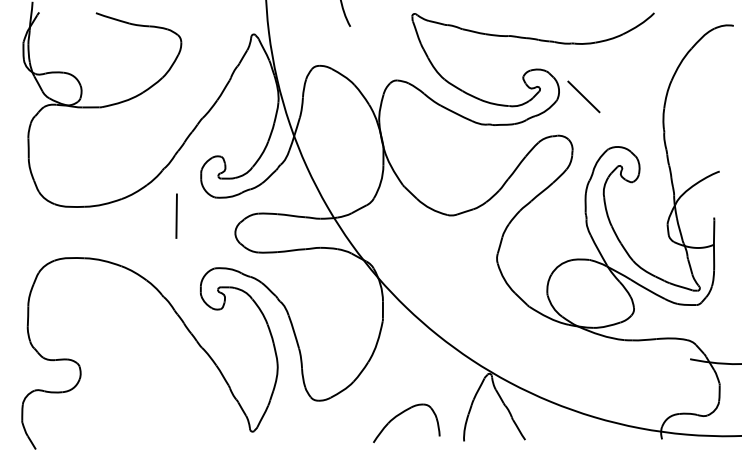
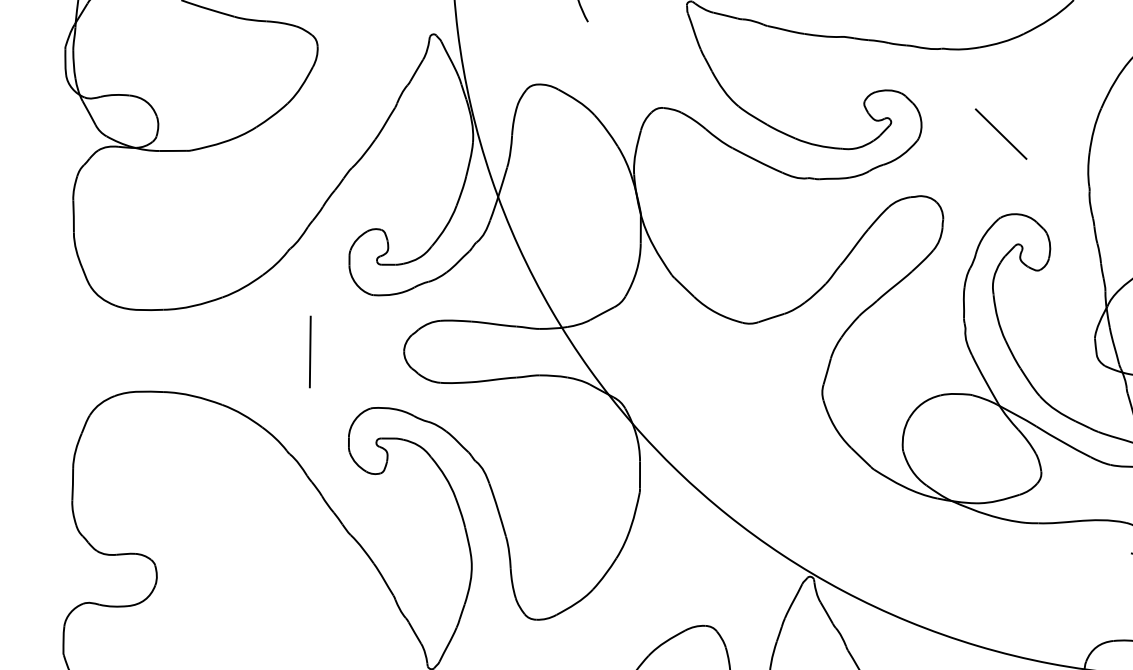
line: (583, 96) -> (1000, 133), moved
line: (176, 215) -> (310, 350), moved

